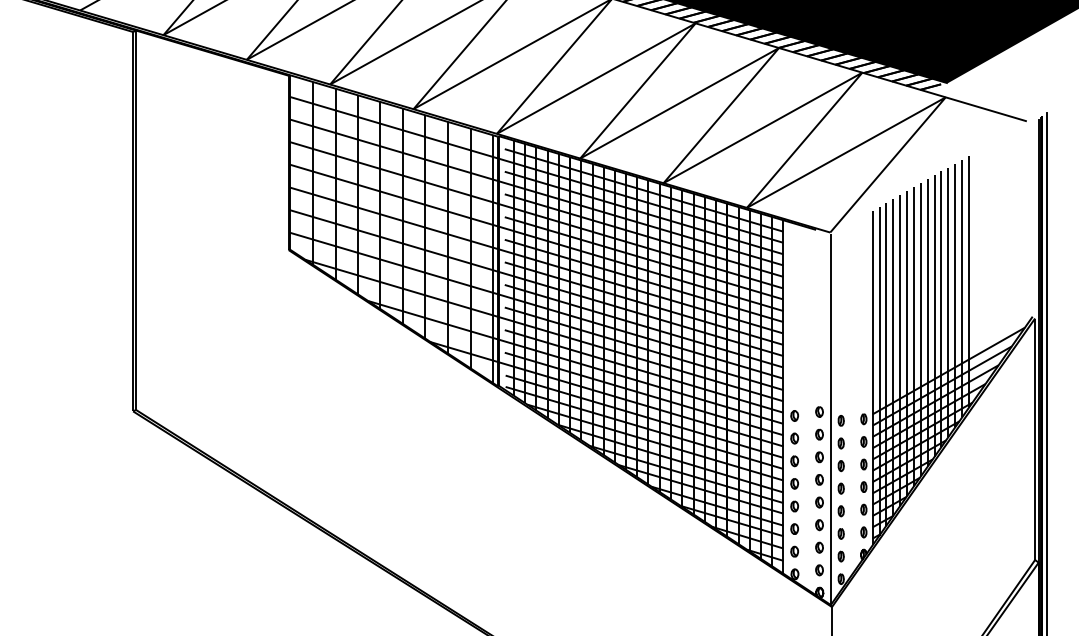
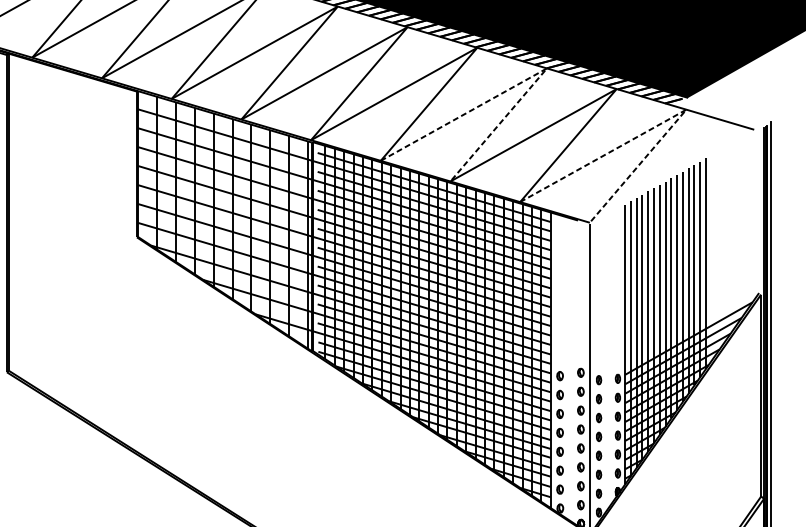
line: (758, 59) -> (529, 78), solid -> dashed
line: (924, 108) -> (668, 119), solid -> dashed

